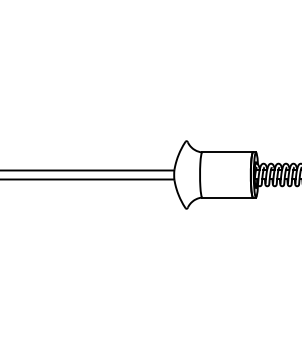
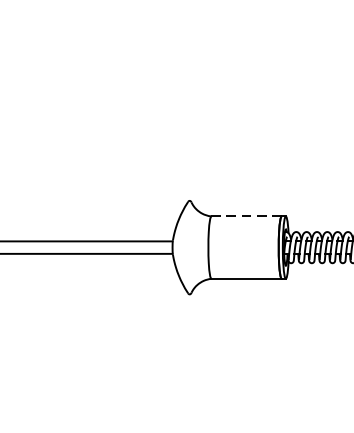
line: (227, 152) -> (246, 216), solid -> dashed

